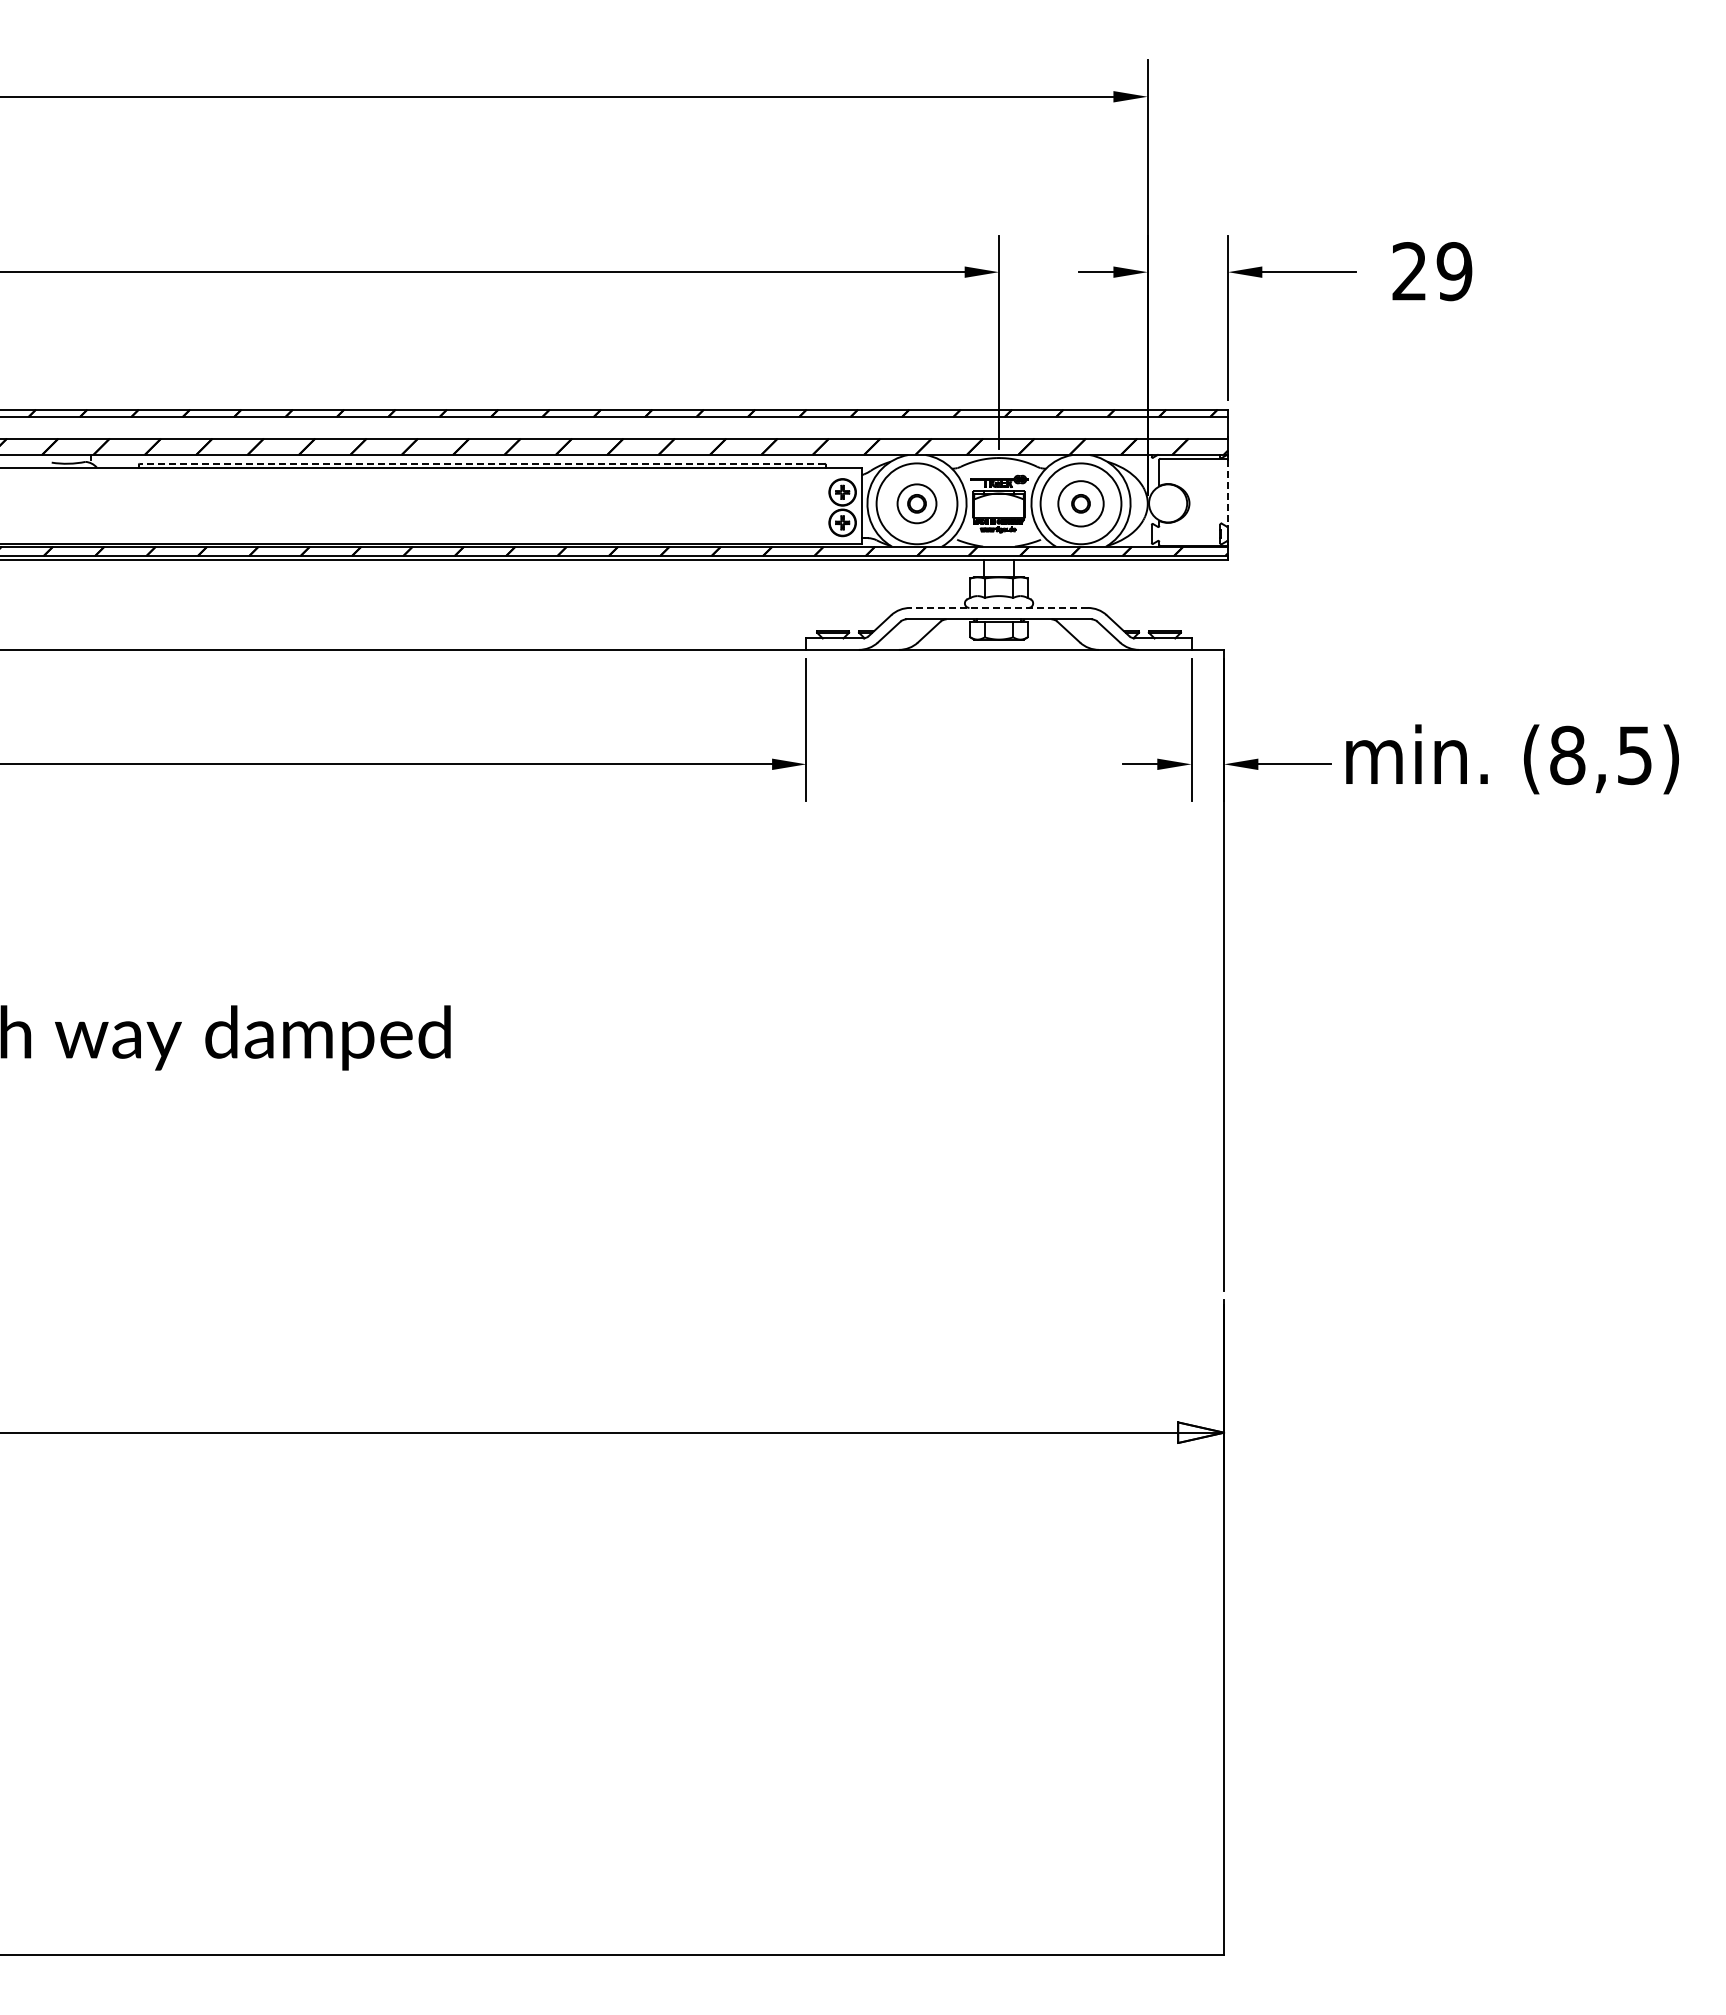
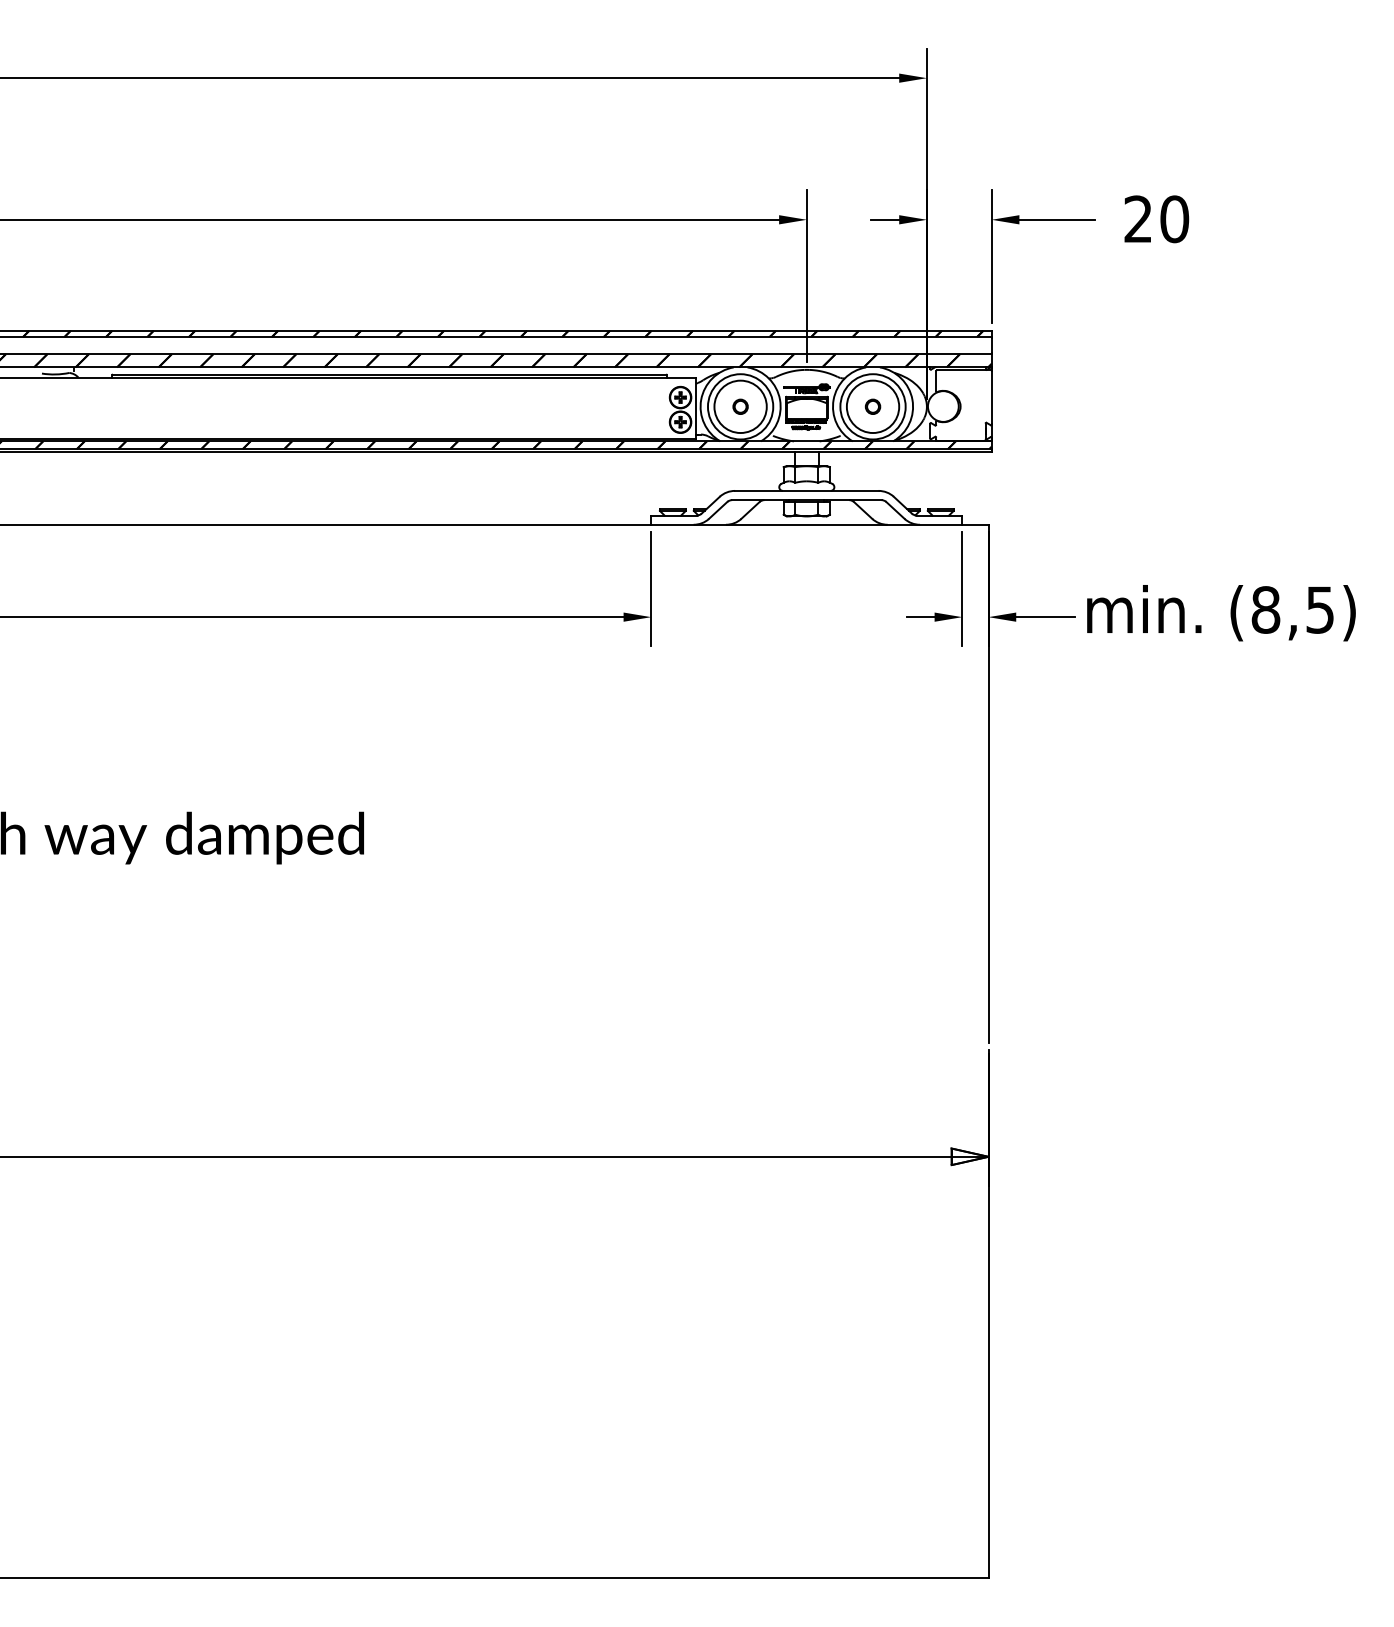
text: (1454, 271) -> (1174, 219), 29 -> 20
line: (481, 463) -> (388, 374), dashed -> solid
line: (1228, 492) -> (992, 397), dashed -> solid
circle: (916, 503) -> (740, 406), size x1.67
circle: (1080, 503) -> (872, 406), size x1.43
line: (999, 607) -> (807, 490), dashed -> solid

